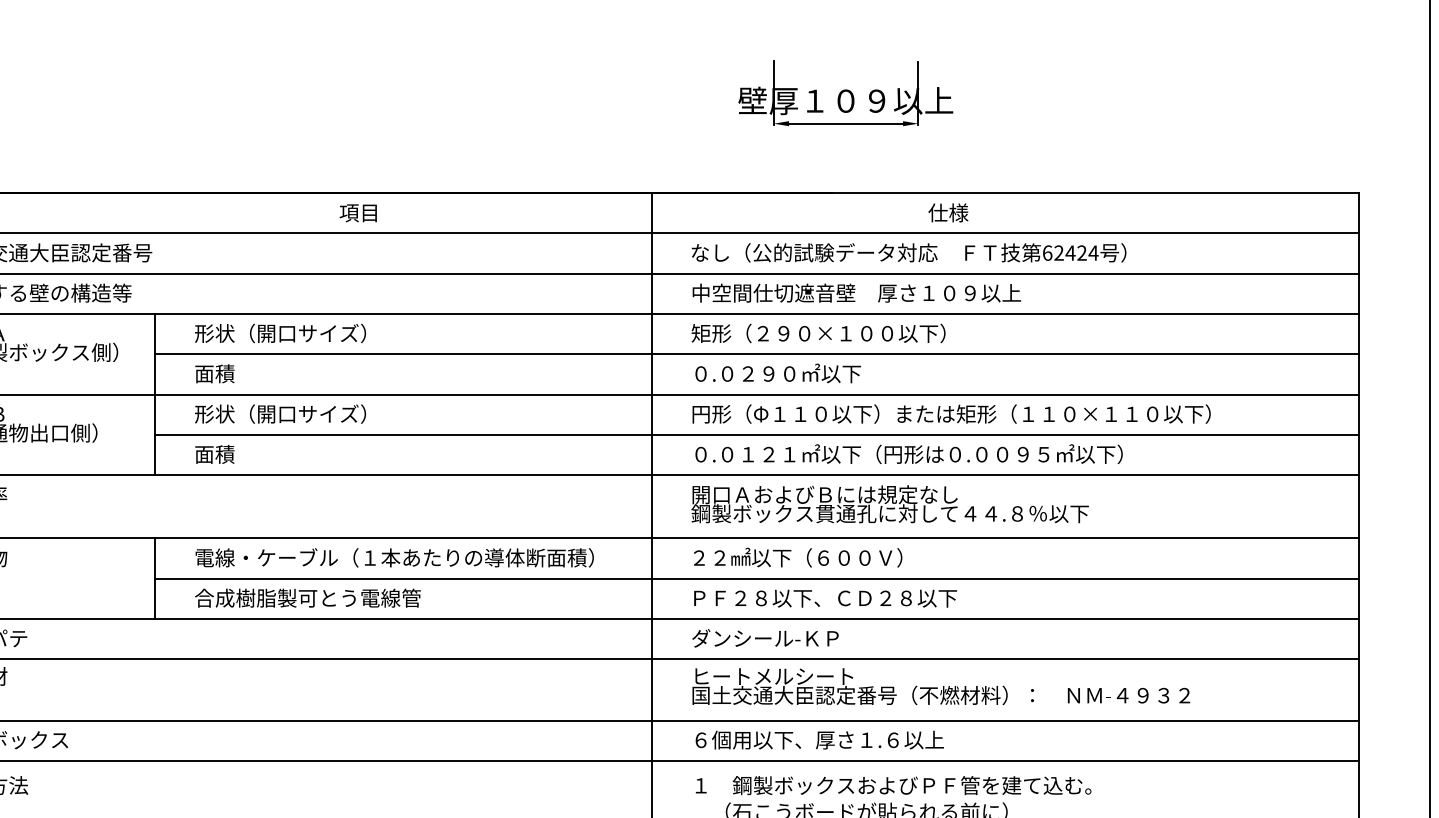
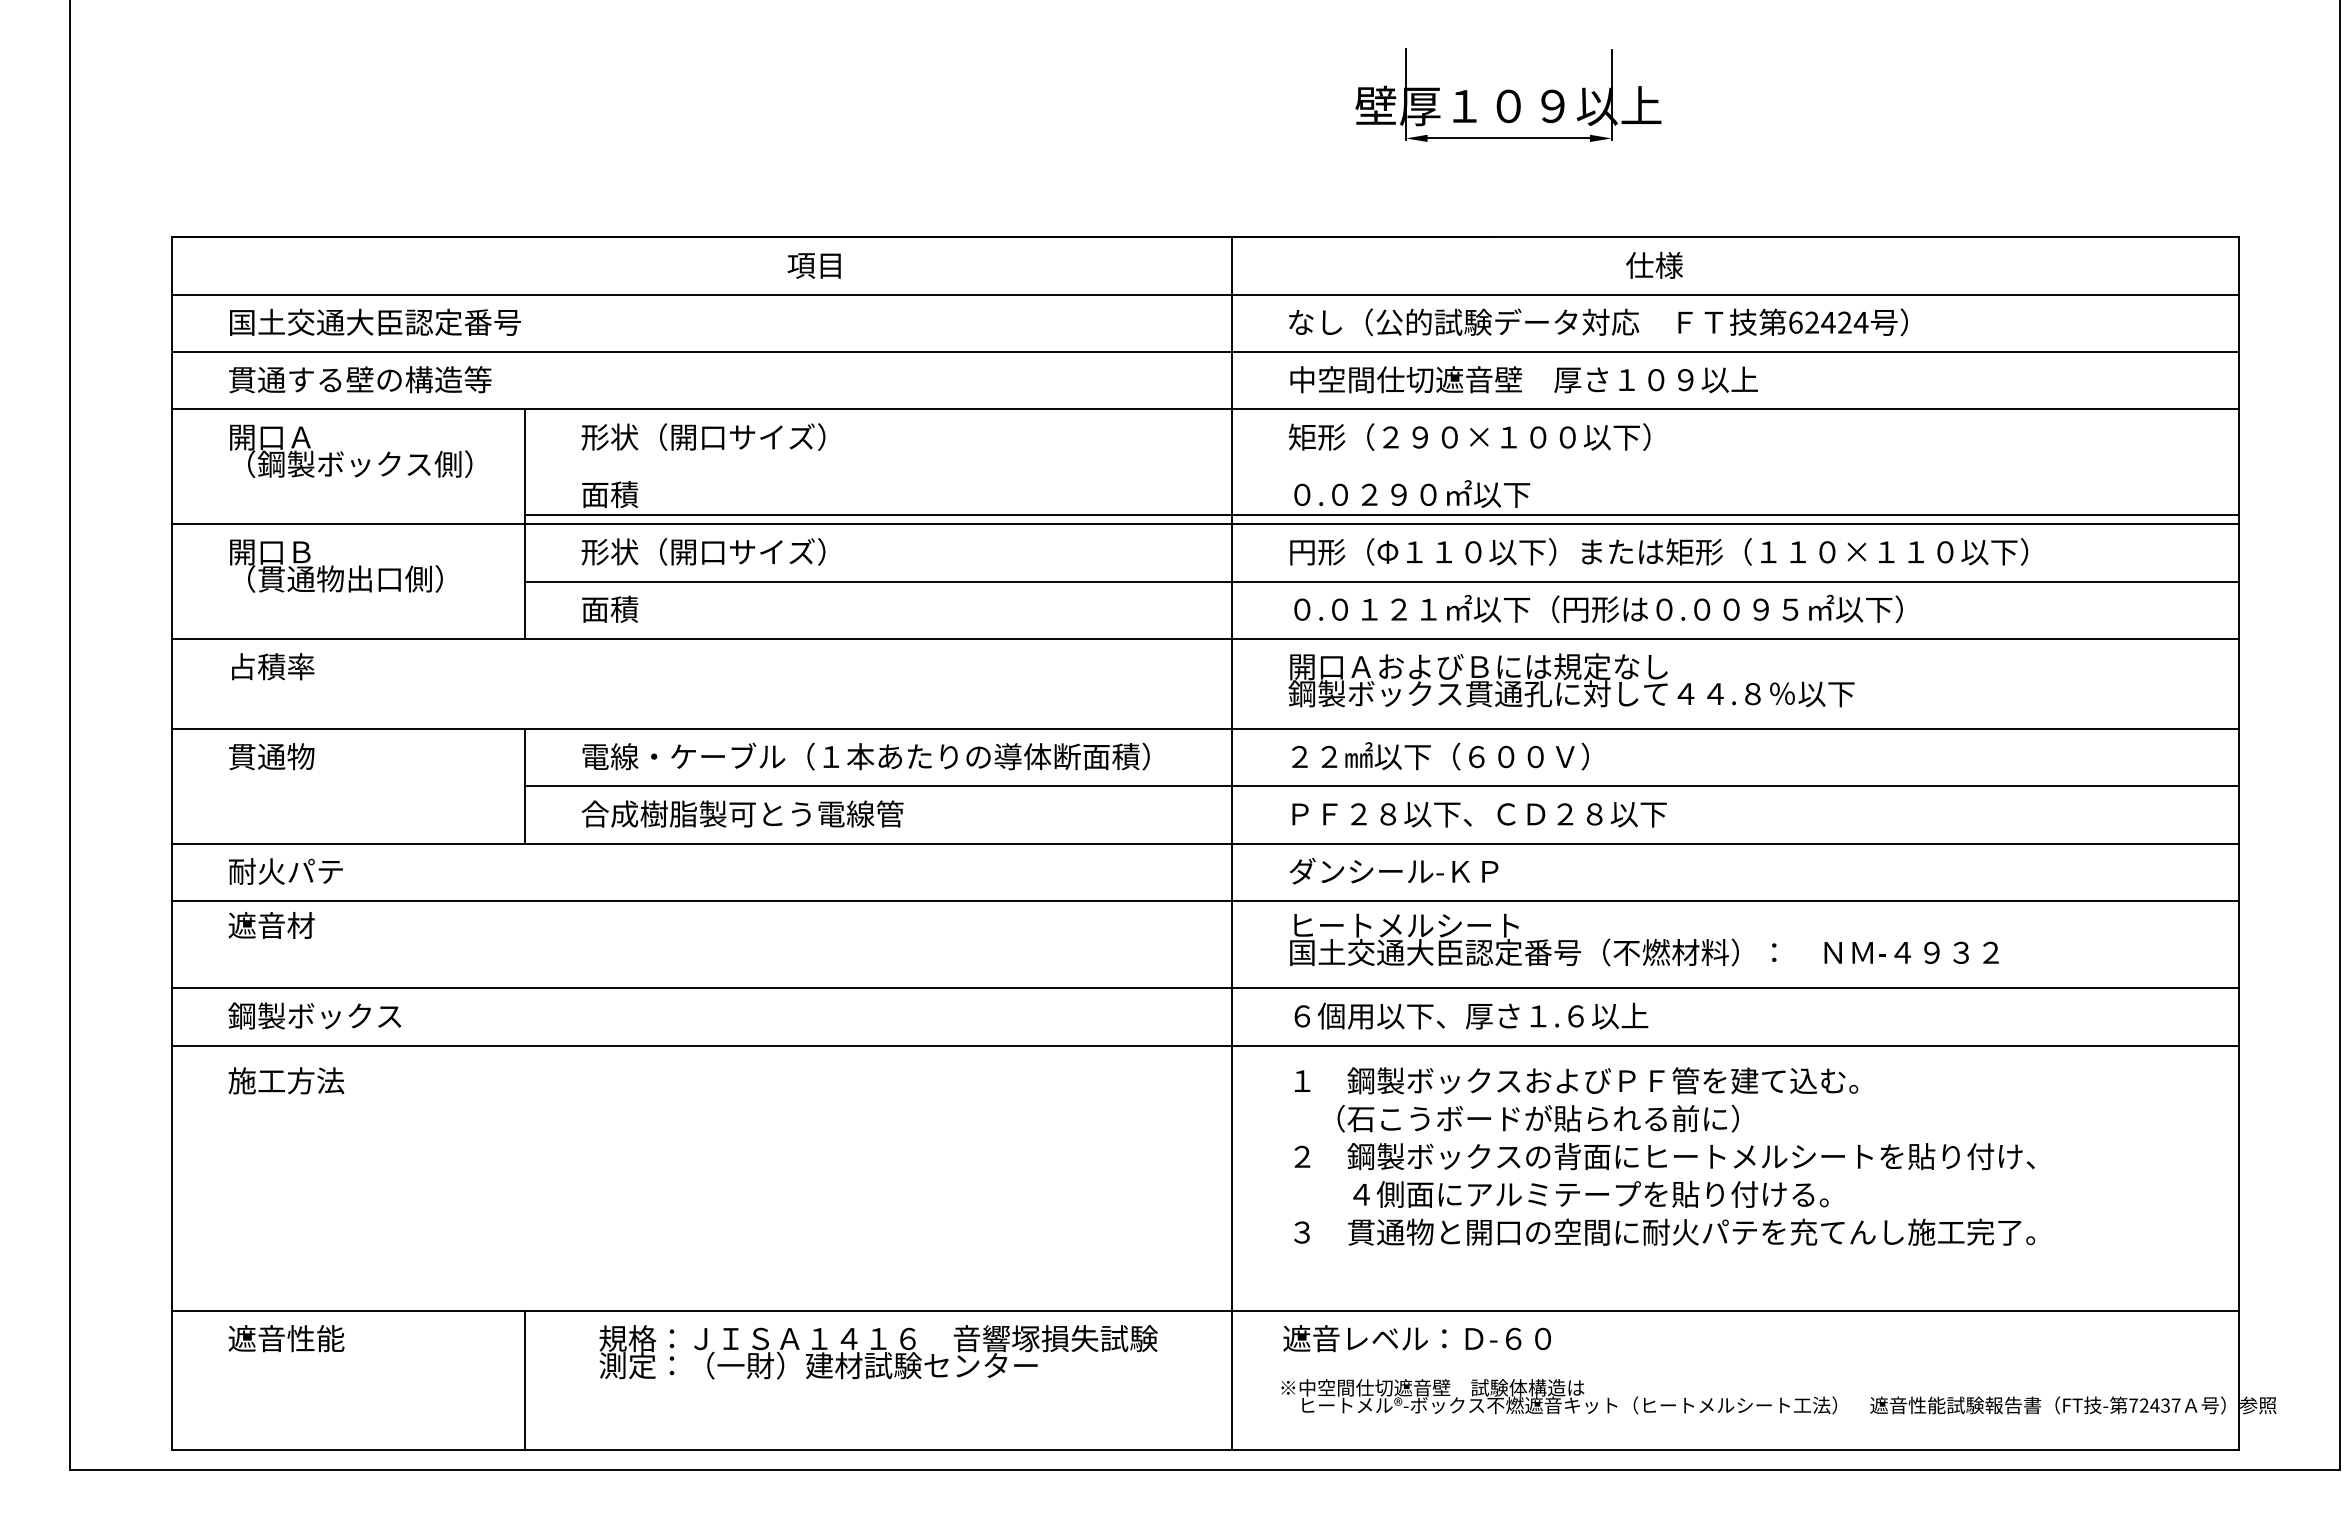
line: (756, 354) -> (1381, 514), moved

